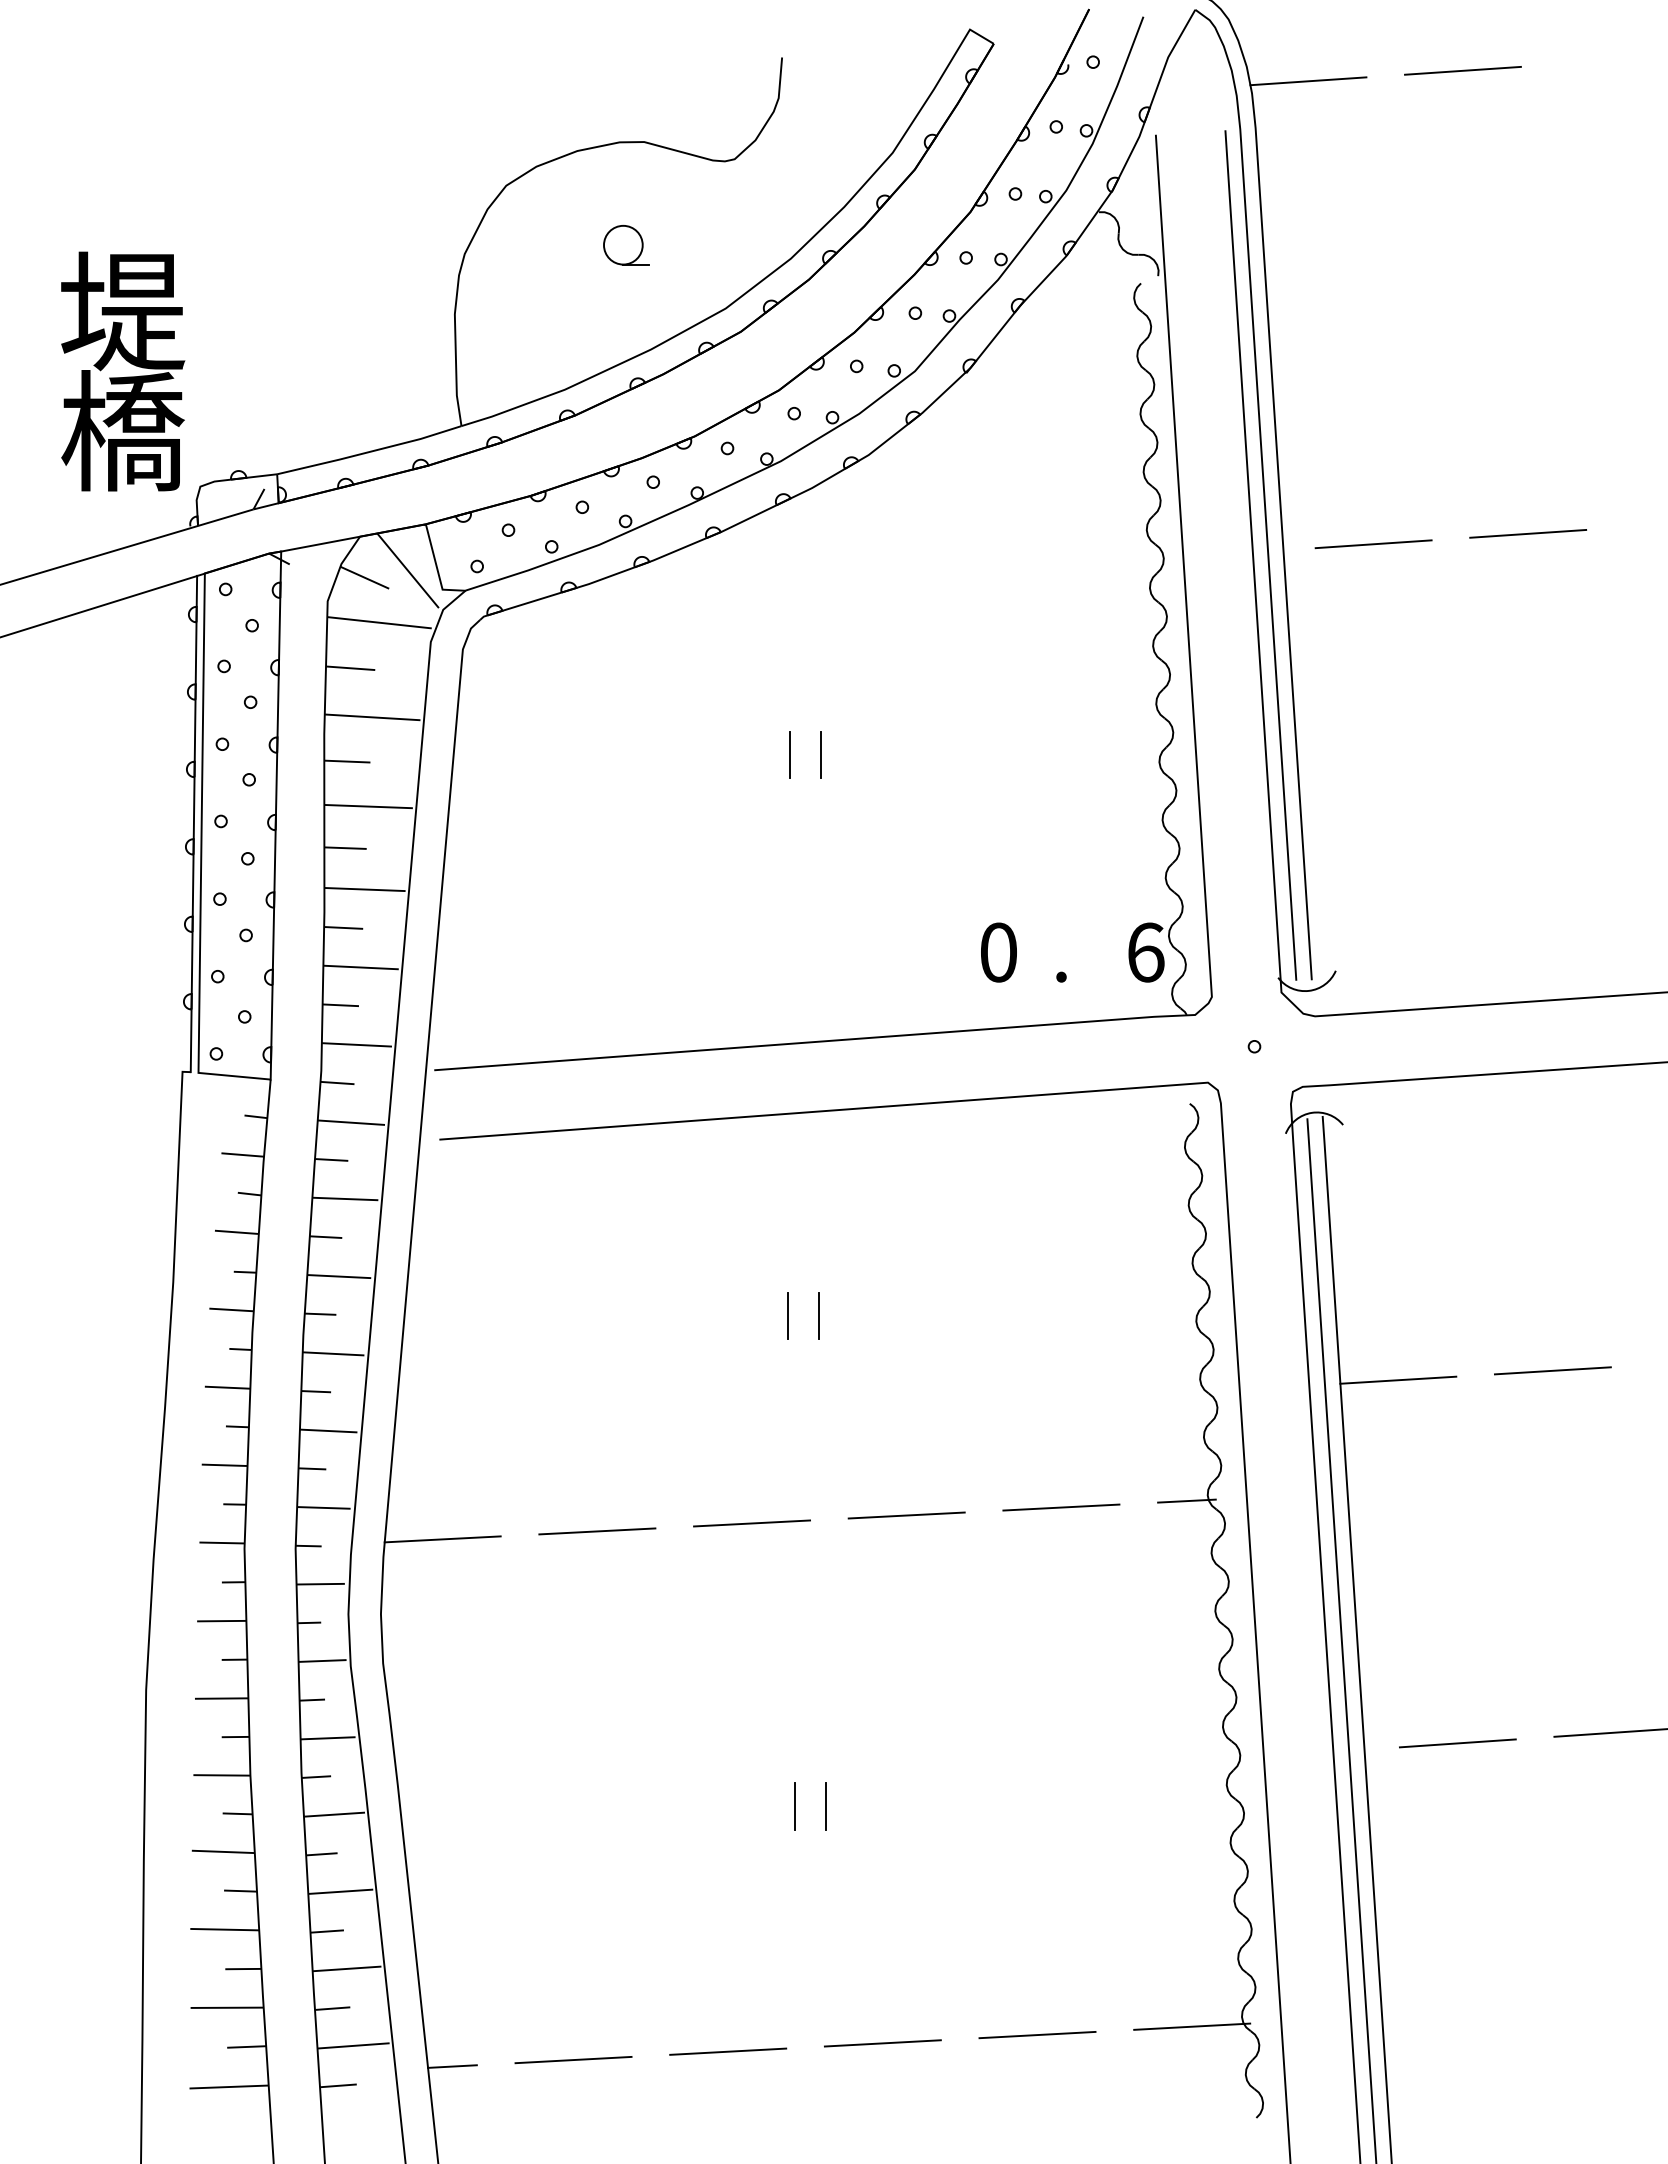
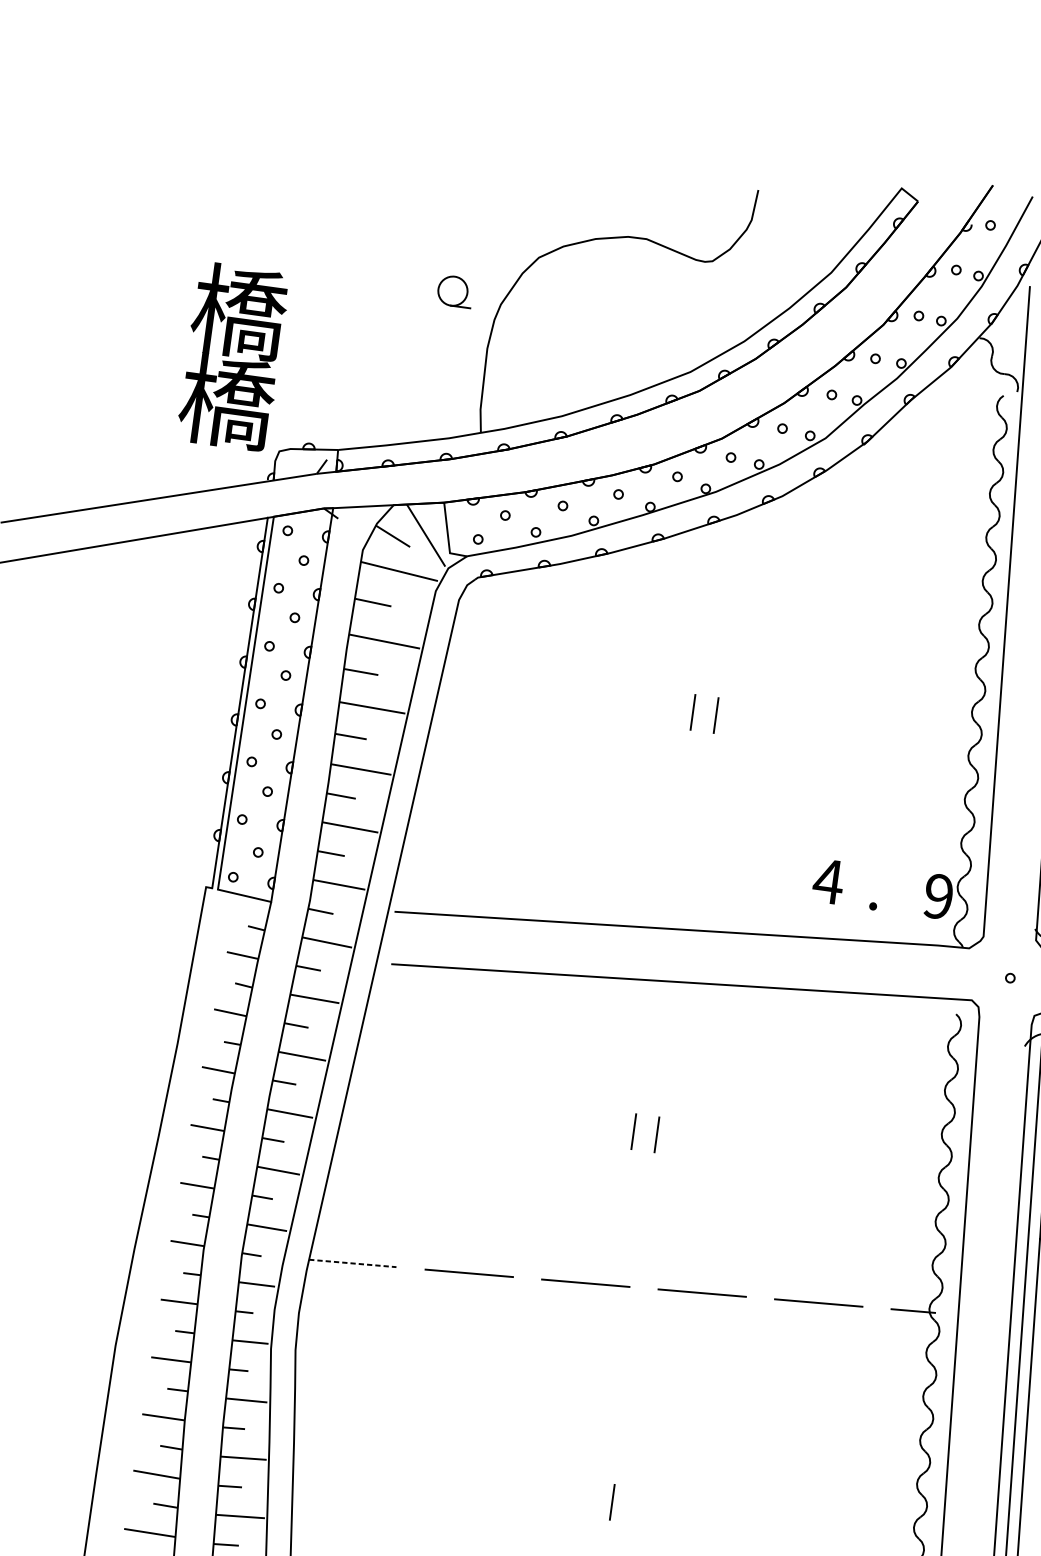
part: (626, 245) -> (455, 291), moved
text: (123, 310) -> (239, 311), 堤 -> 橋
text: (998, 952) -> (828, 881), 0 -> 4
text: (1145, 952) -> (938, 896), 6 -> 9
line: (443, 1539) -> (353, 1263), solid -> dashed
line: (794, 1806) -> (588, 1499), removed

